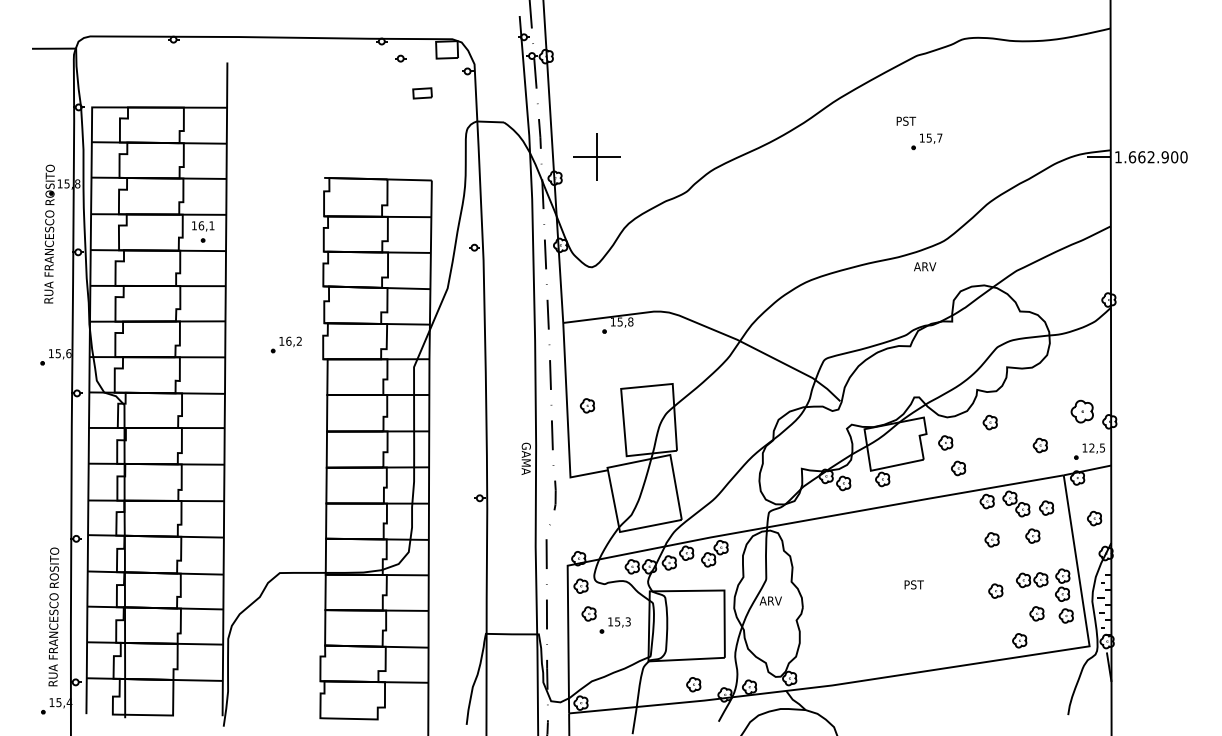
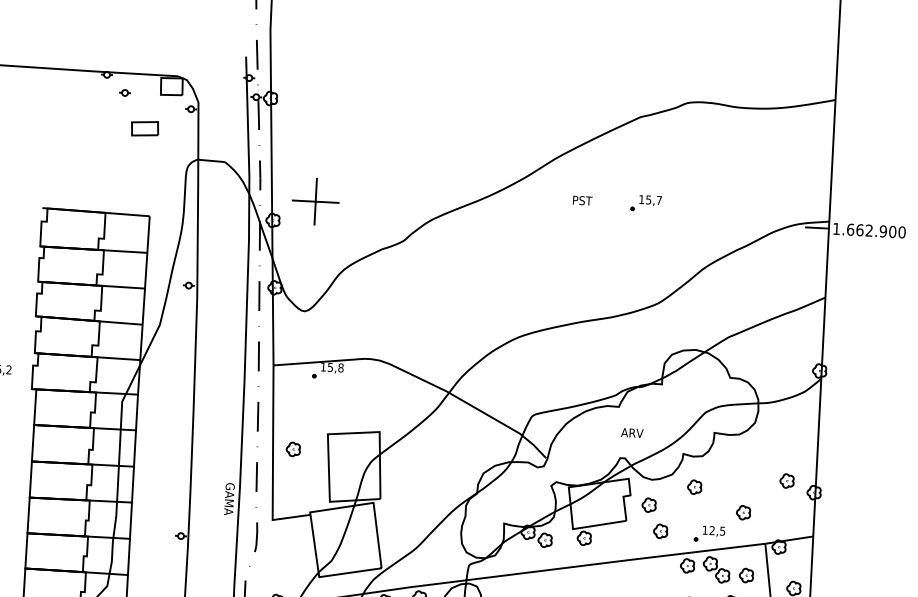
part: (422, 93) -> (144, 128), size x1.43
text: (906, 120) -> (582, 199), moved
text: (925, 266) -> (632, 432), moved
part: (1081, 411) -> (786, 480), size x0.62
part: (1089, 451) -> (709, 534), moved

